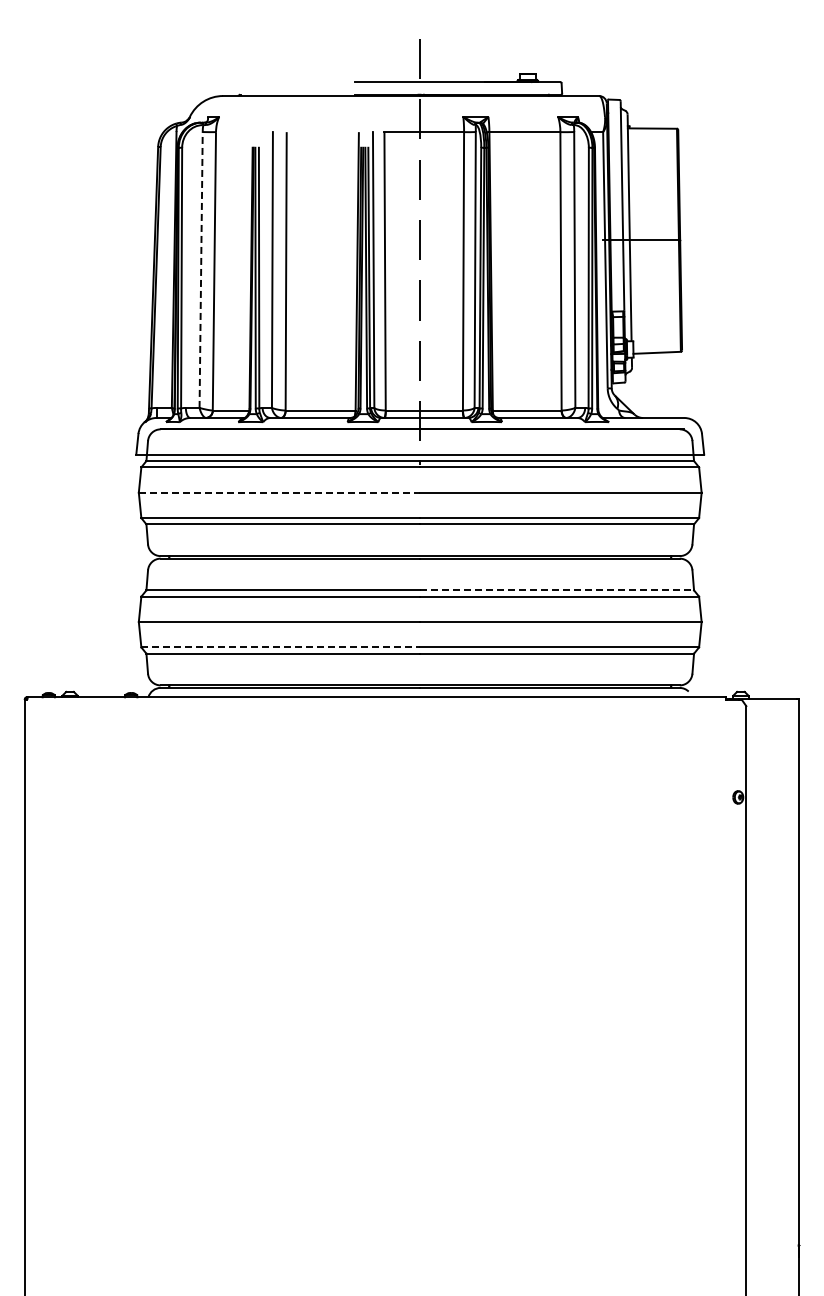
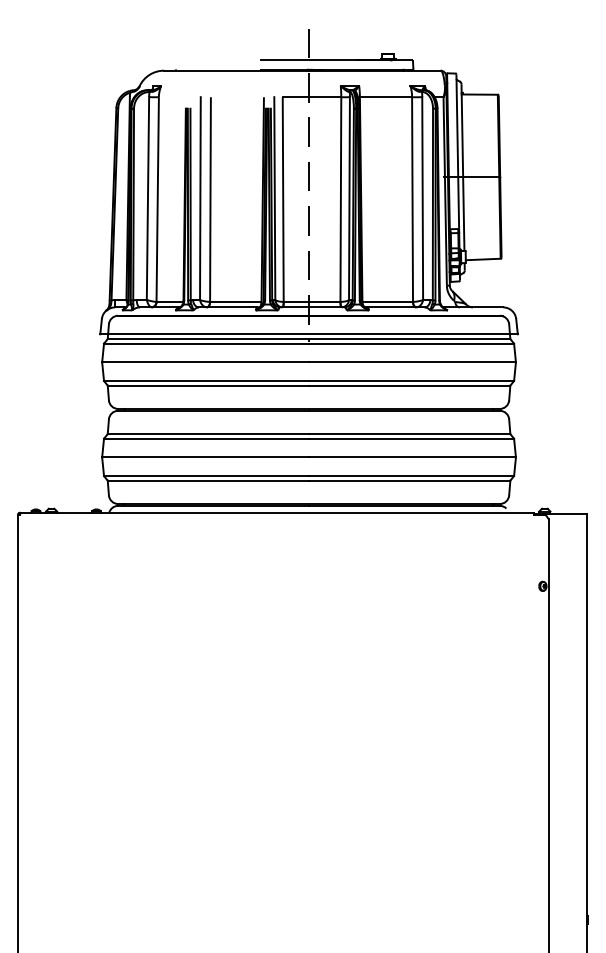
line: (201, 270) -> (148, 198), dashed -> solid
line: (279, 492) -> (205, 362), dashed -> solid
line: (557, 590) -> (409, 434), dashed -> solid
line: (281, 647) -> (207, 476), dashed -> solid

